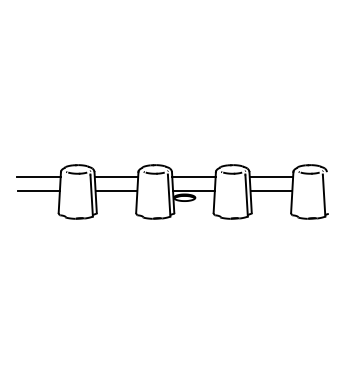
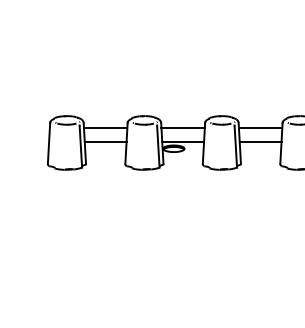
line: (38, 177) -> (27, 128), removed
line: (38, 190) -> (27, 141), removed

